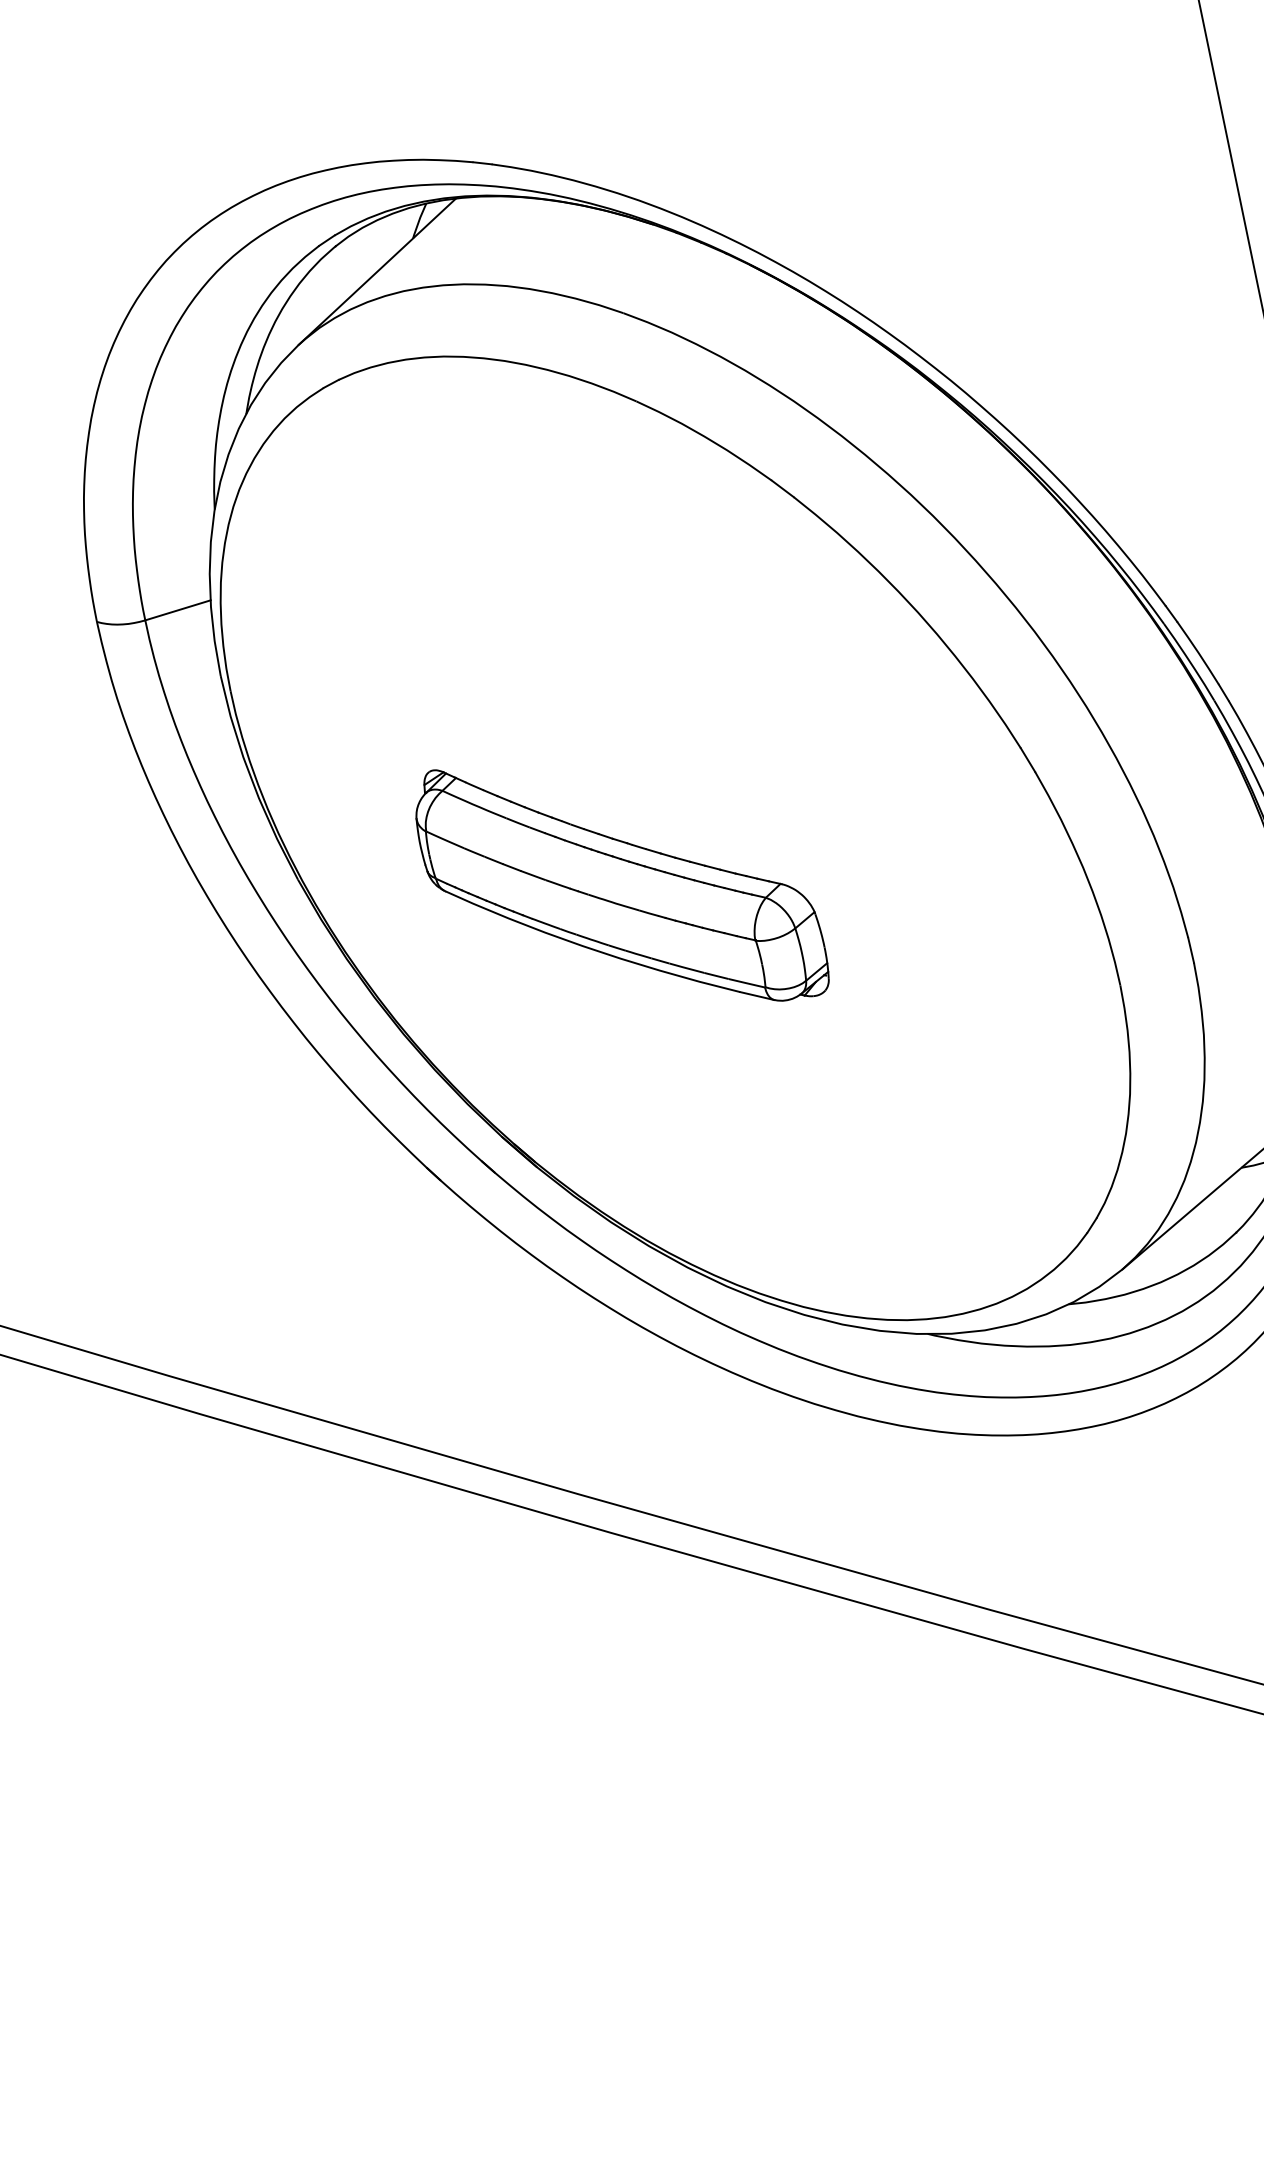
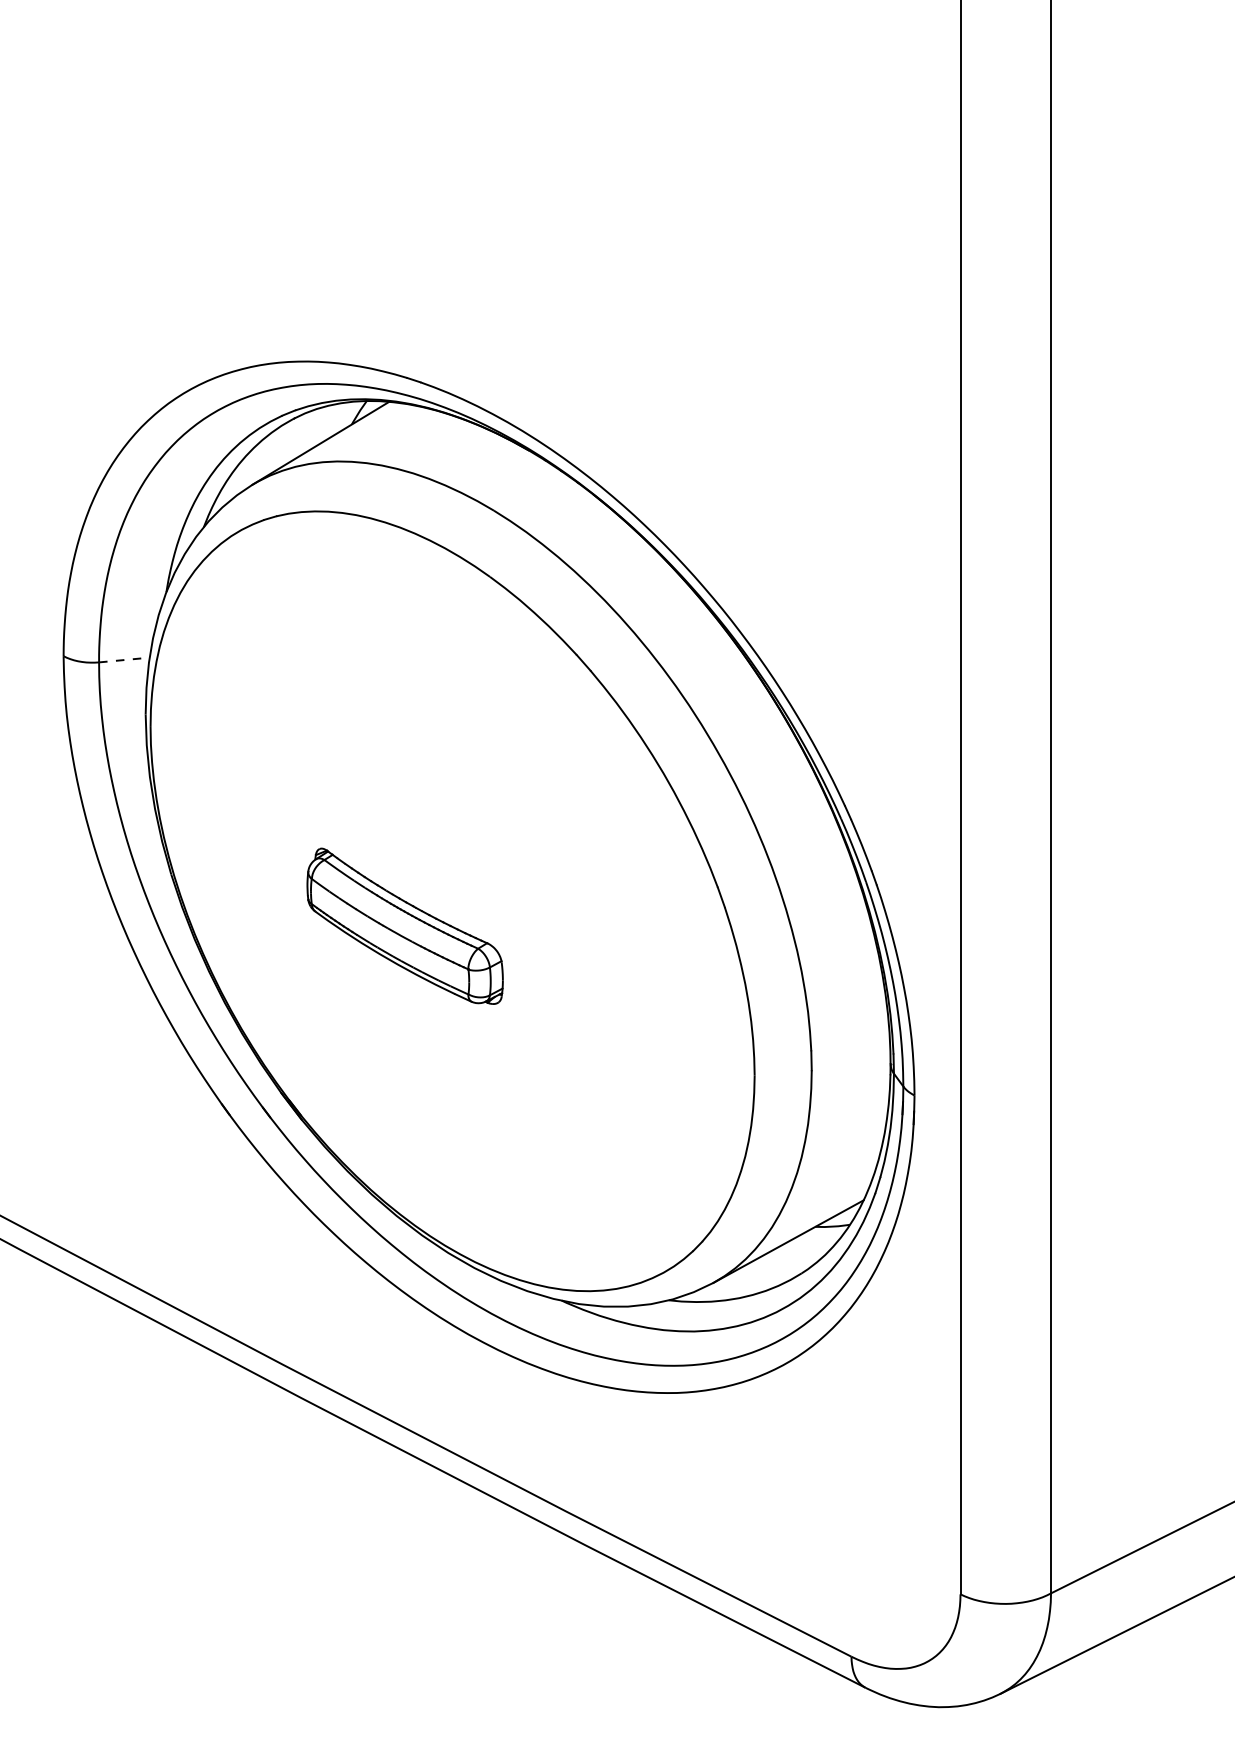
line: (177, 609) -> (124, 659), solid -> dashed
part: (619, 884) -> (404, 926), size x0.7

